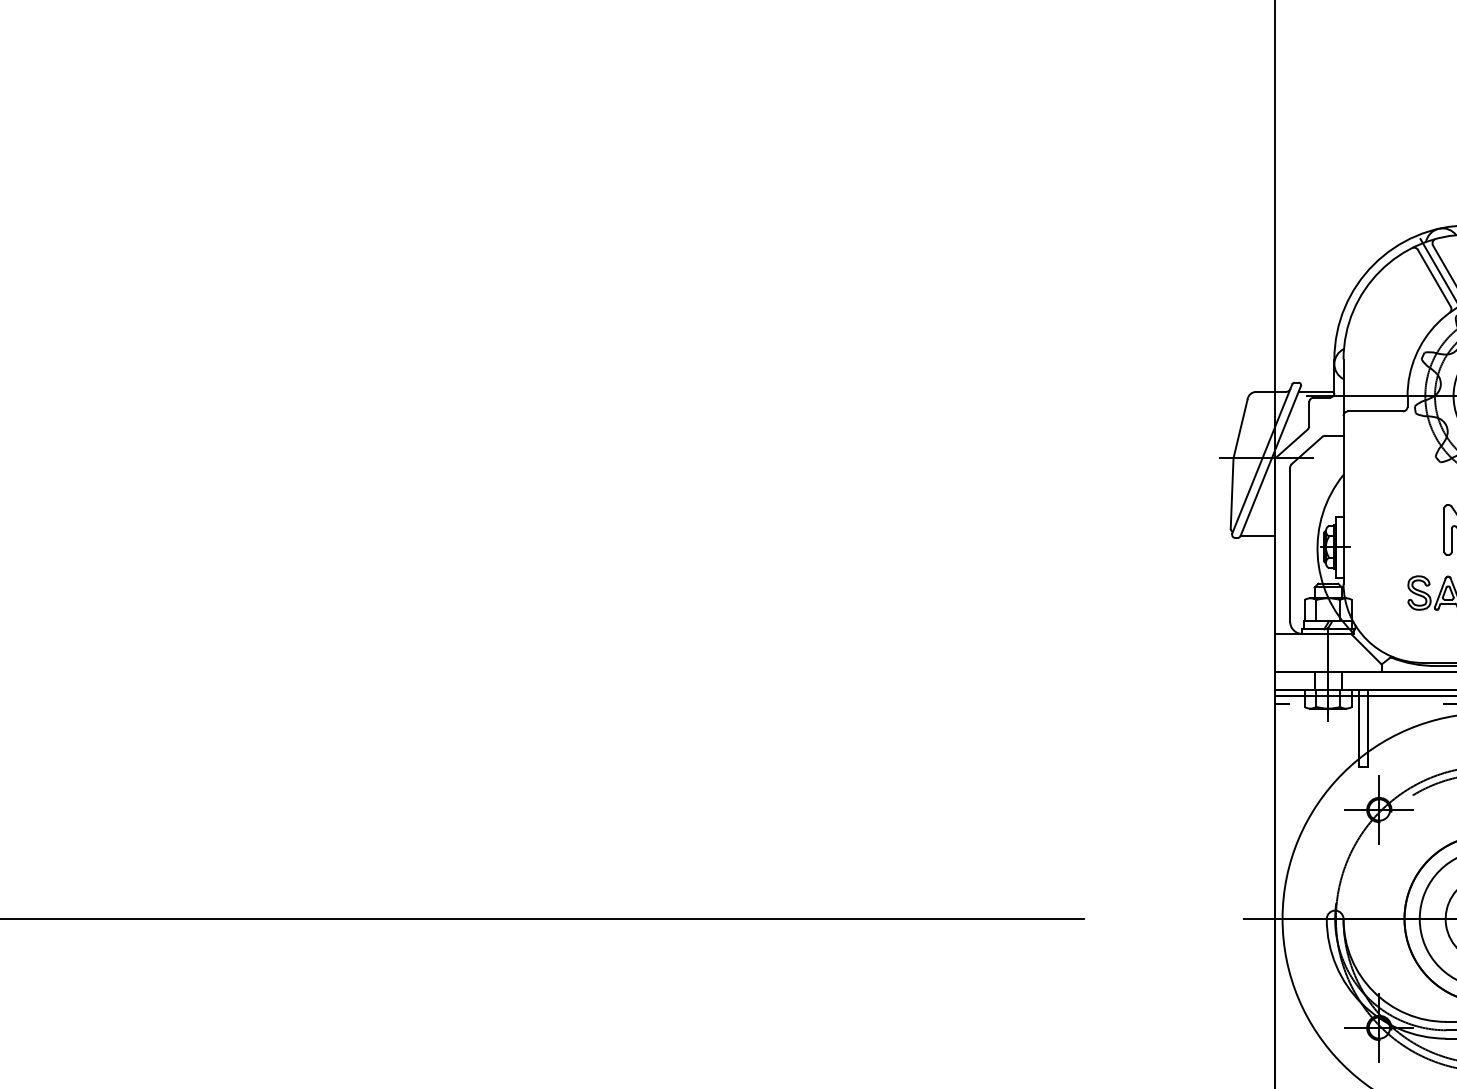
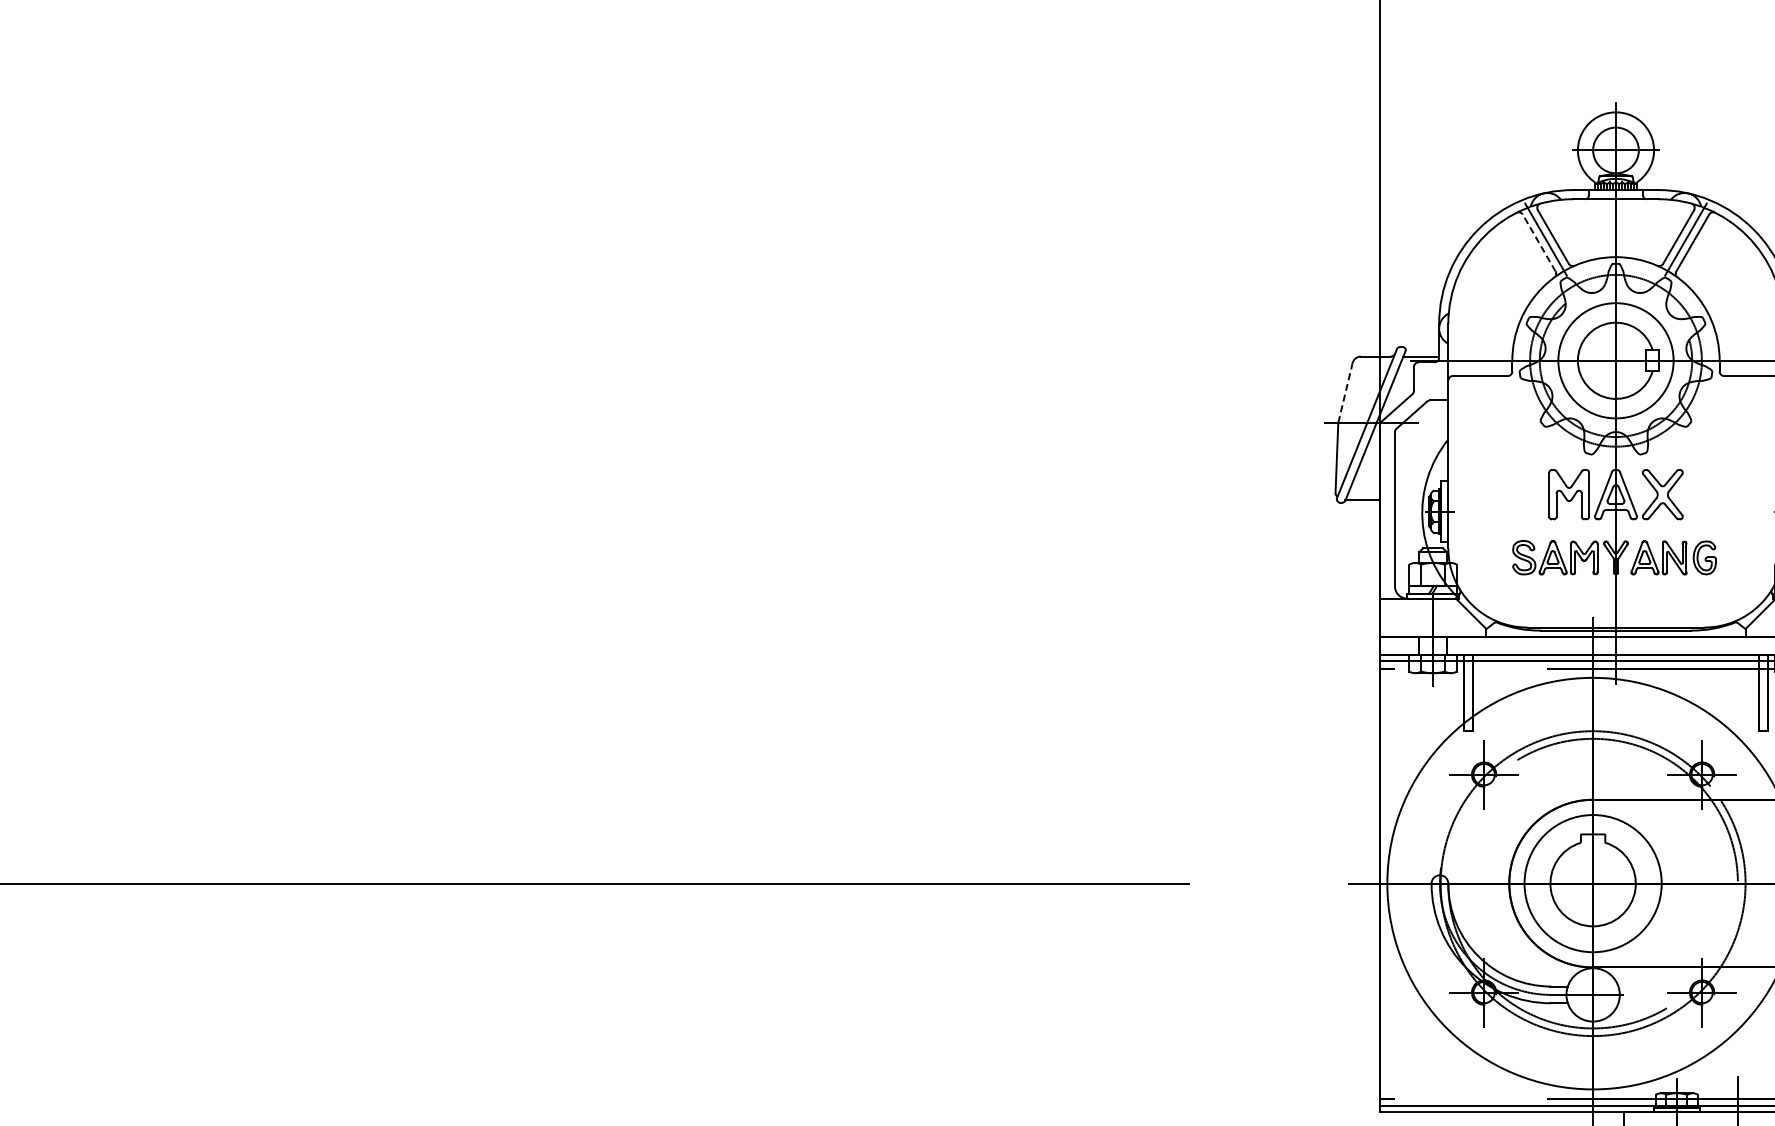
line: (1434, 278) -> (1539, 243), solid -> dashed
line: (1240, 428) -> (1345, 393), solid -> dashed

